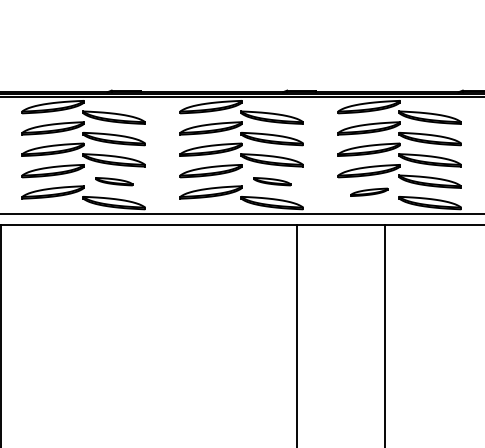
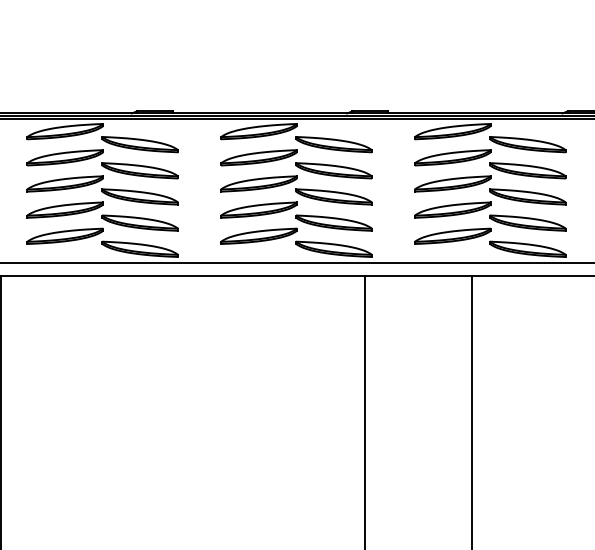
part: (113, 181) -> (139, 222), size x1.67
part: (271, 181) -> (333, 222), size x1.67
part: (368, 191) -> (452, 235), size x1.67

